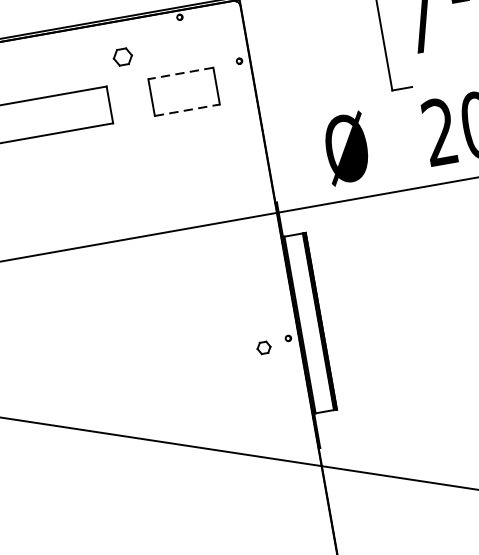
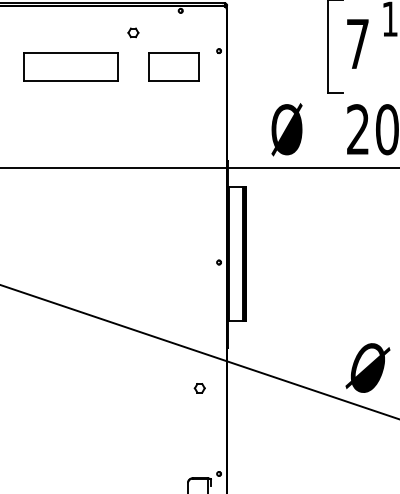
part: (122, 56) -> (133, 32), size x0.71
line: (181, 73) -> (174, 52), dashed -> solid
line: (187, 110) -> (174, 80), dashed -> solid
part: (263, 348) -> (199, 388), moved

